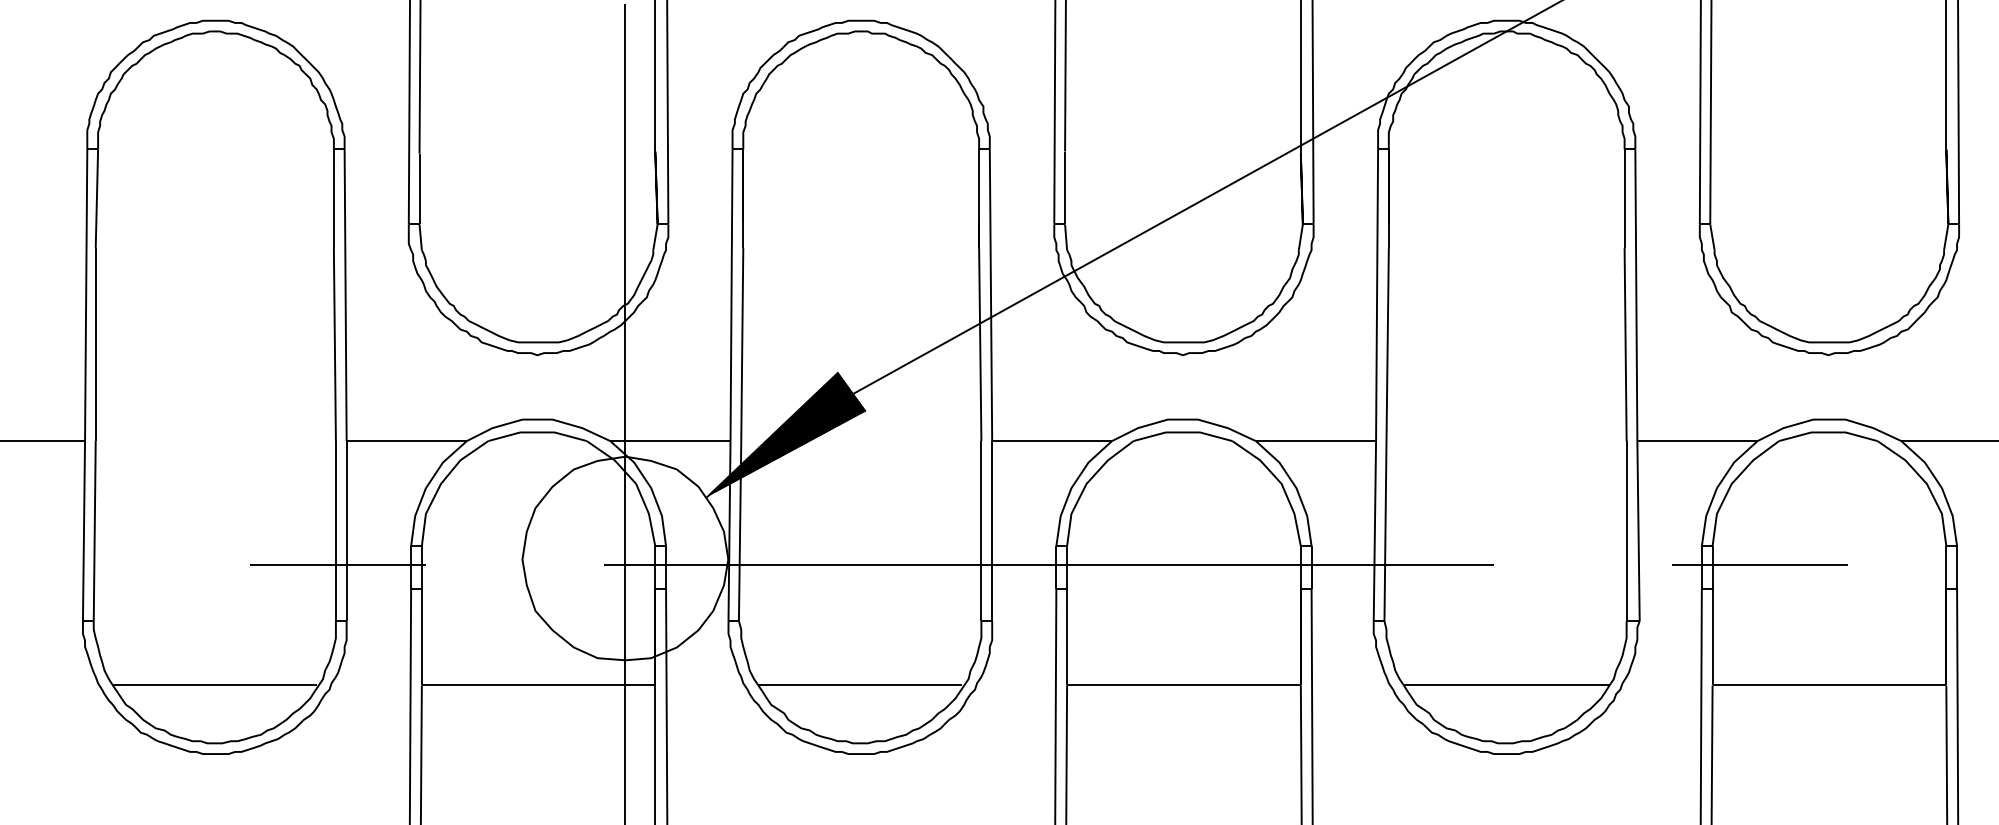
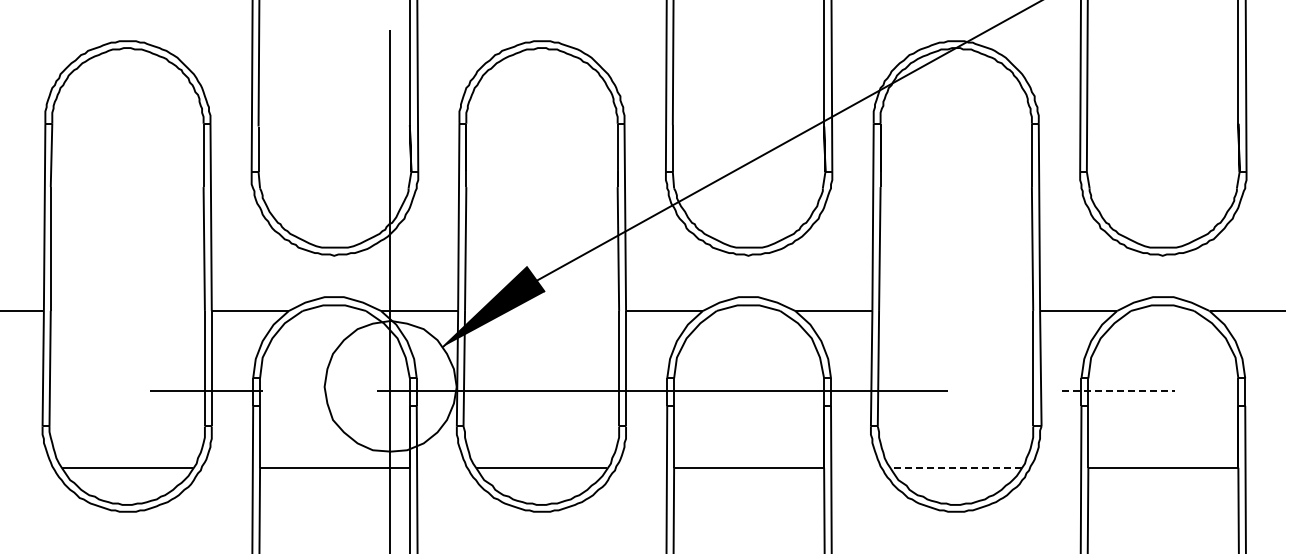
line: (1761, 565) -> (1119, 390), solid -> dashed
line: (1507, 685) -> (956, 467), solid -> dashed

